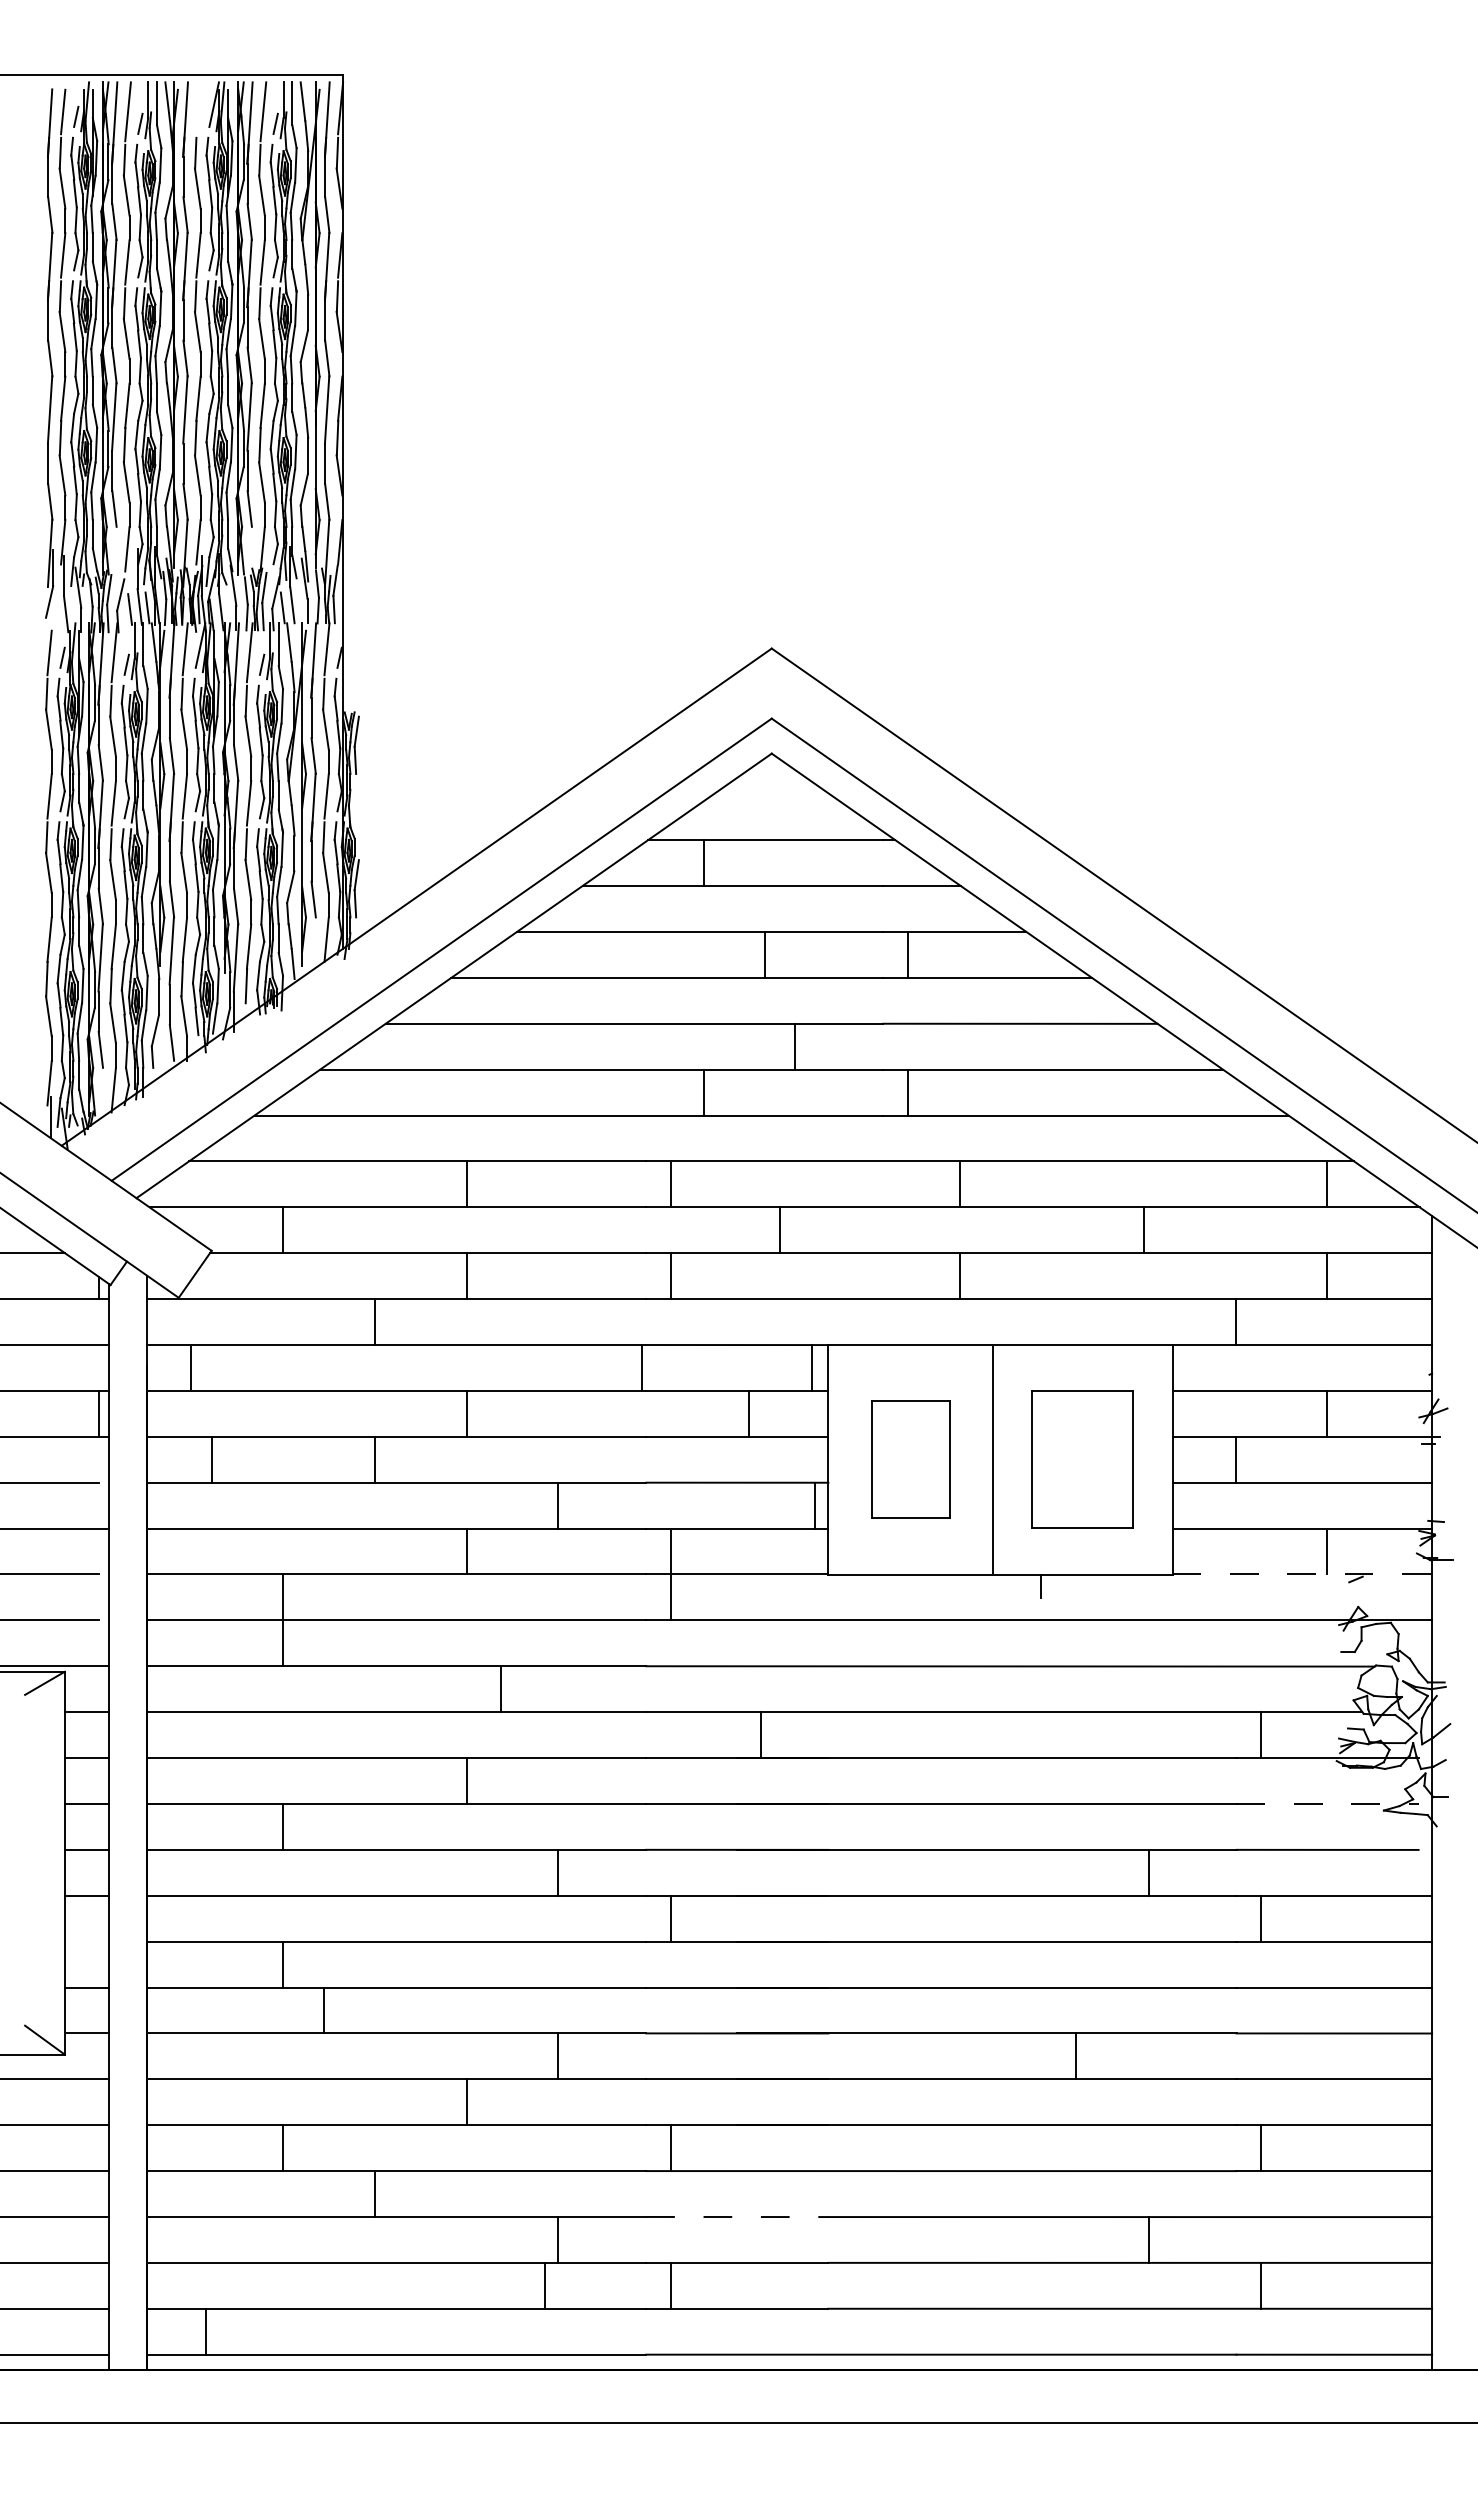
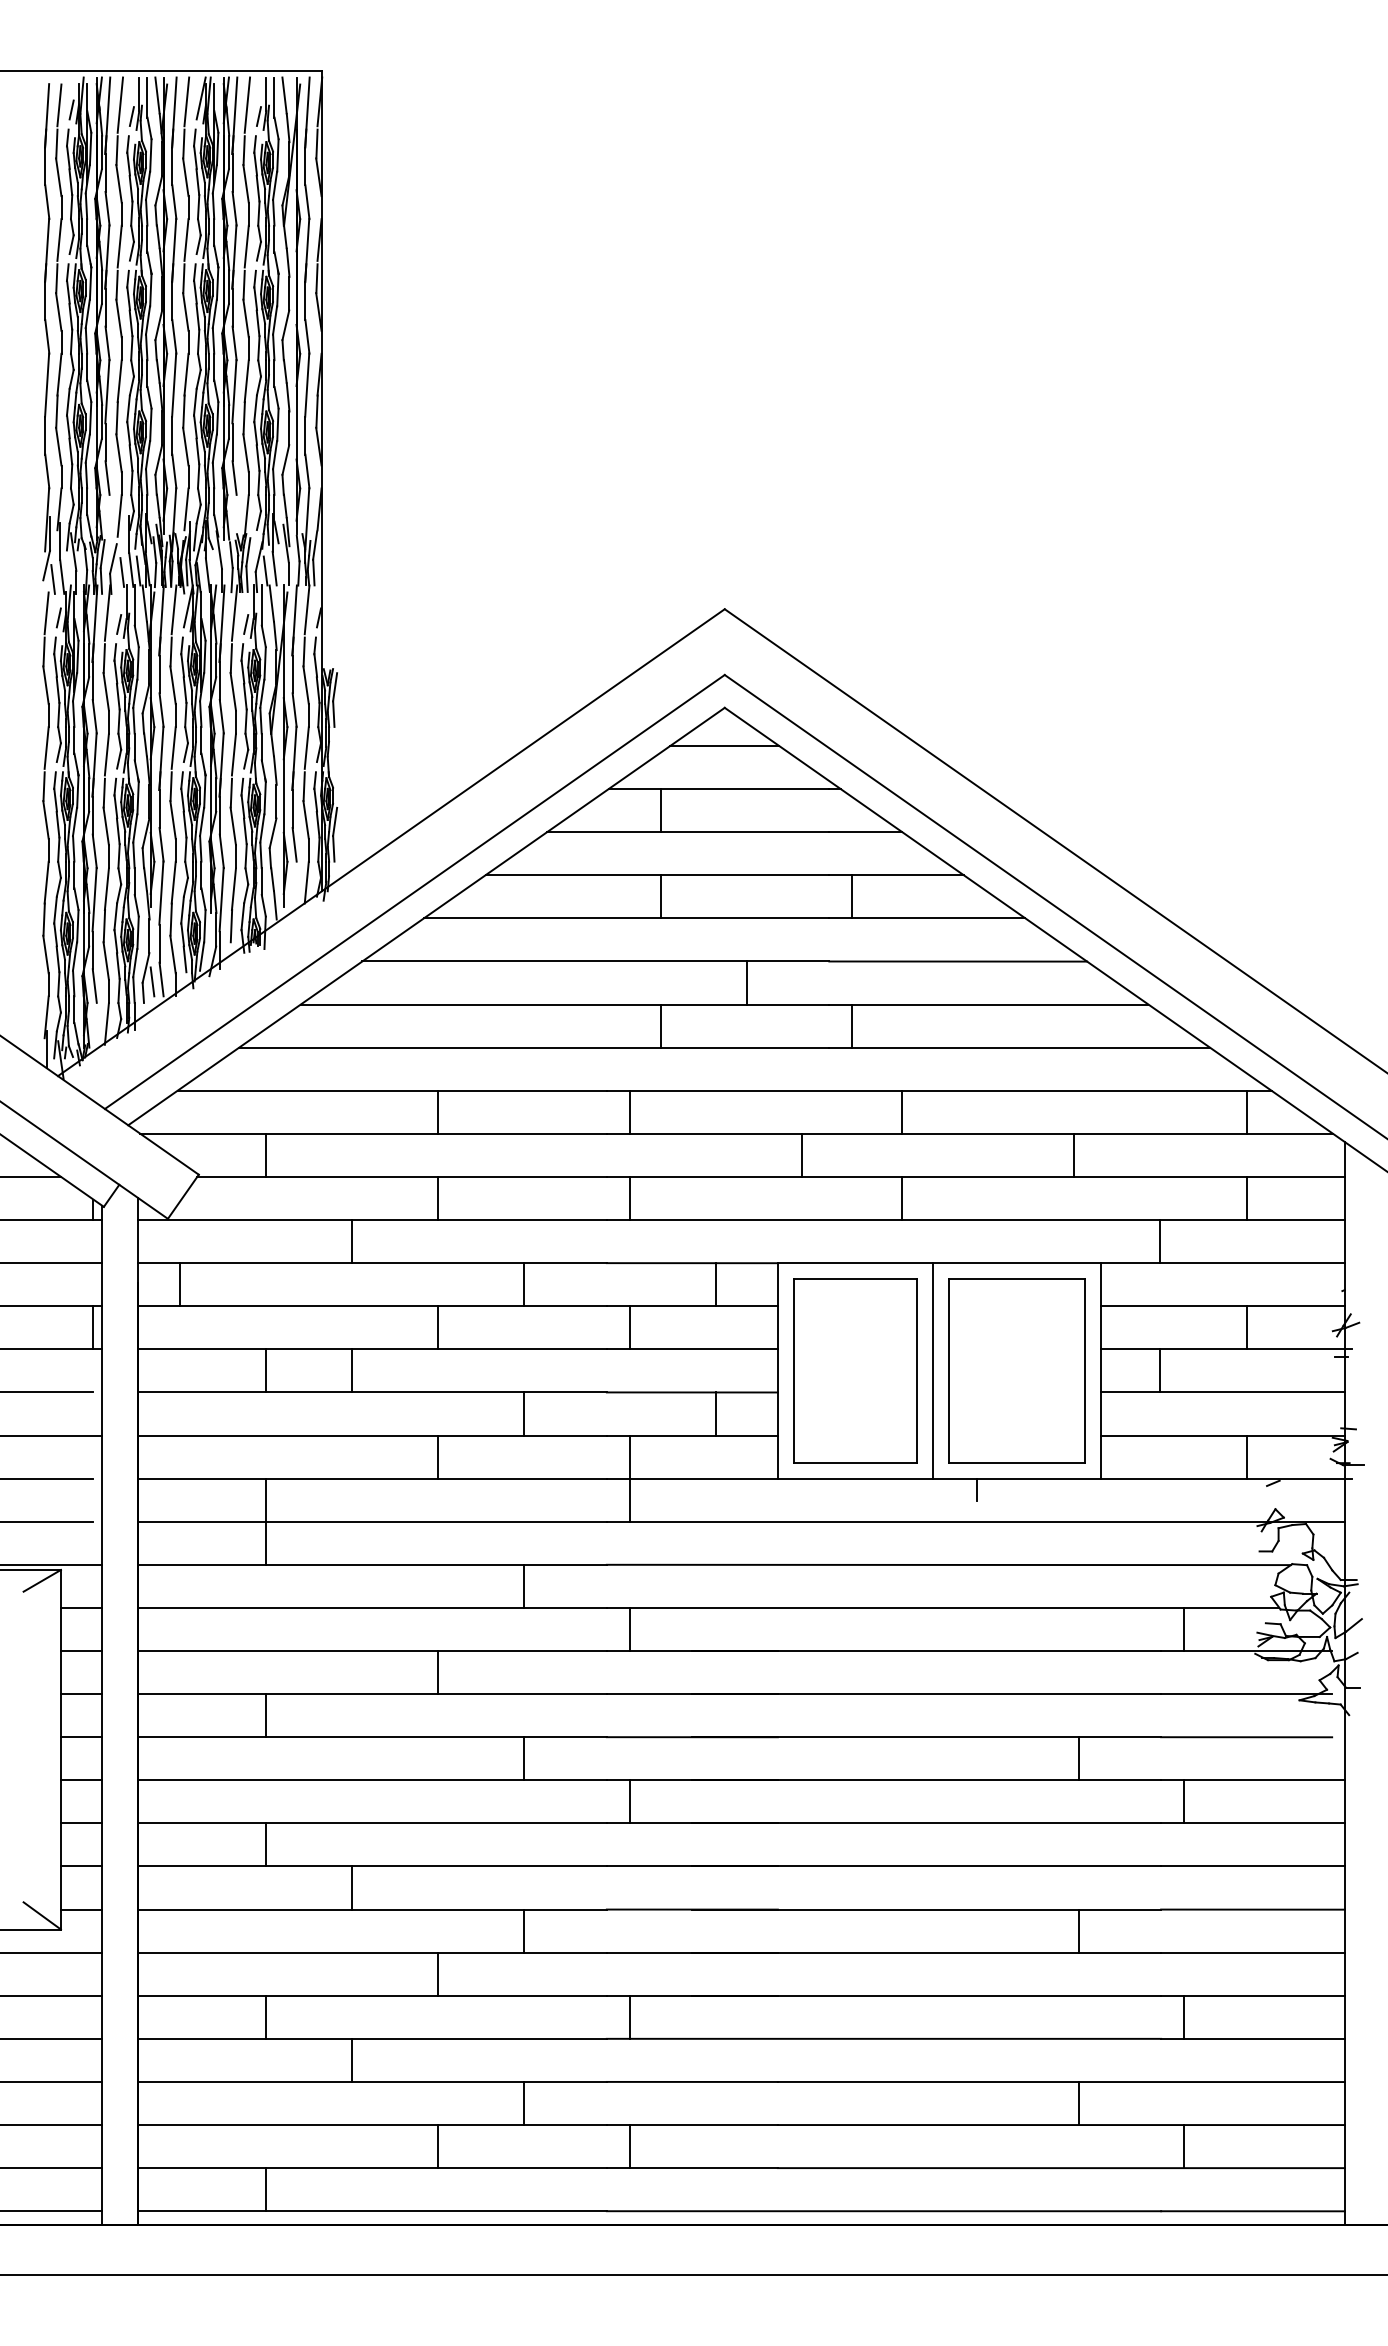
line: (198, 108) -> (186, 102), added
line: (56, 616) -> (53, 579), added
line: (771, 794) -> (724, 746), added
line: (764, 954) -> (660, 896), moved
line: (162, 1045) -> (152, 981), added
line: (780, 1230) -> (802, 1155), moved
line: (642, 1367) -> (524, 1284), moved
line: (811, 1367) -> (716, 1284), moved
line: (748, 1413) -> (629, 1327), moved
line: (211, 1459) -> (265, 1370), moved
part: (910, 1459) -> (855, 1370), size x1.67
part: (1082, 1459) -> (1016, 1370), size x1.43
line: (814, 1505) -> (716, 1413), moved
line: (1306, 1574) -> (1226, 1478), dashed -> solid
line: (501, 1689) -> (524, 1586), moved
line: (760, 1735) -> (629, 1629), moved
line: (1328, 1803) -> (1247, 1693), dashed -> solid
line: (86, 1941) -> (81, 1823), added
line: (323, 2010) -> (351, 1888), moved
line: (1075, 2056) -> (1078, 1931), moved
line: (737, 2217) -> (692, 2082), dashed -> solid
line: (544, 2285) -> (438, 2146), moved
line: (205, 2331) -> (265, 2189), moved

